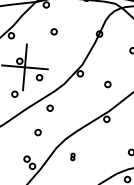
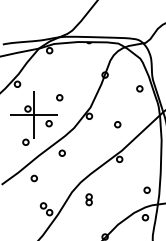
part: (53, 31) -> (59, 97), moved
part: (37, 132) -> (33, 178), moved
part: (72, 156) -> (88, 199), size x1.67

